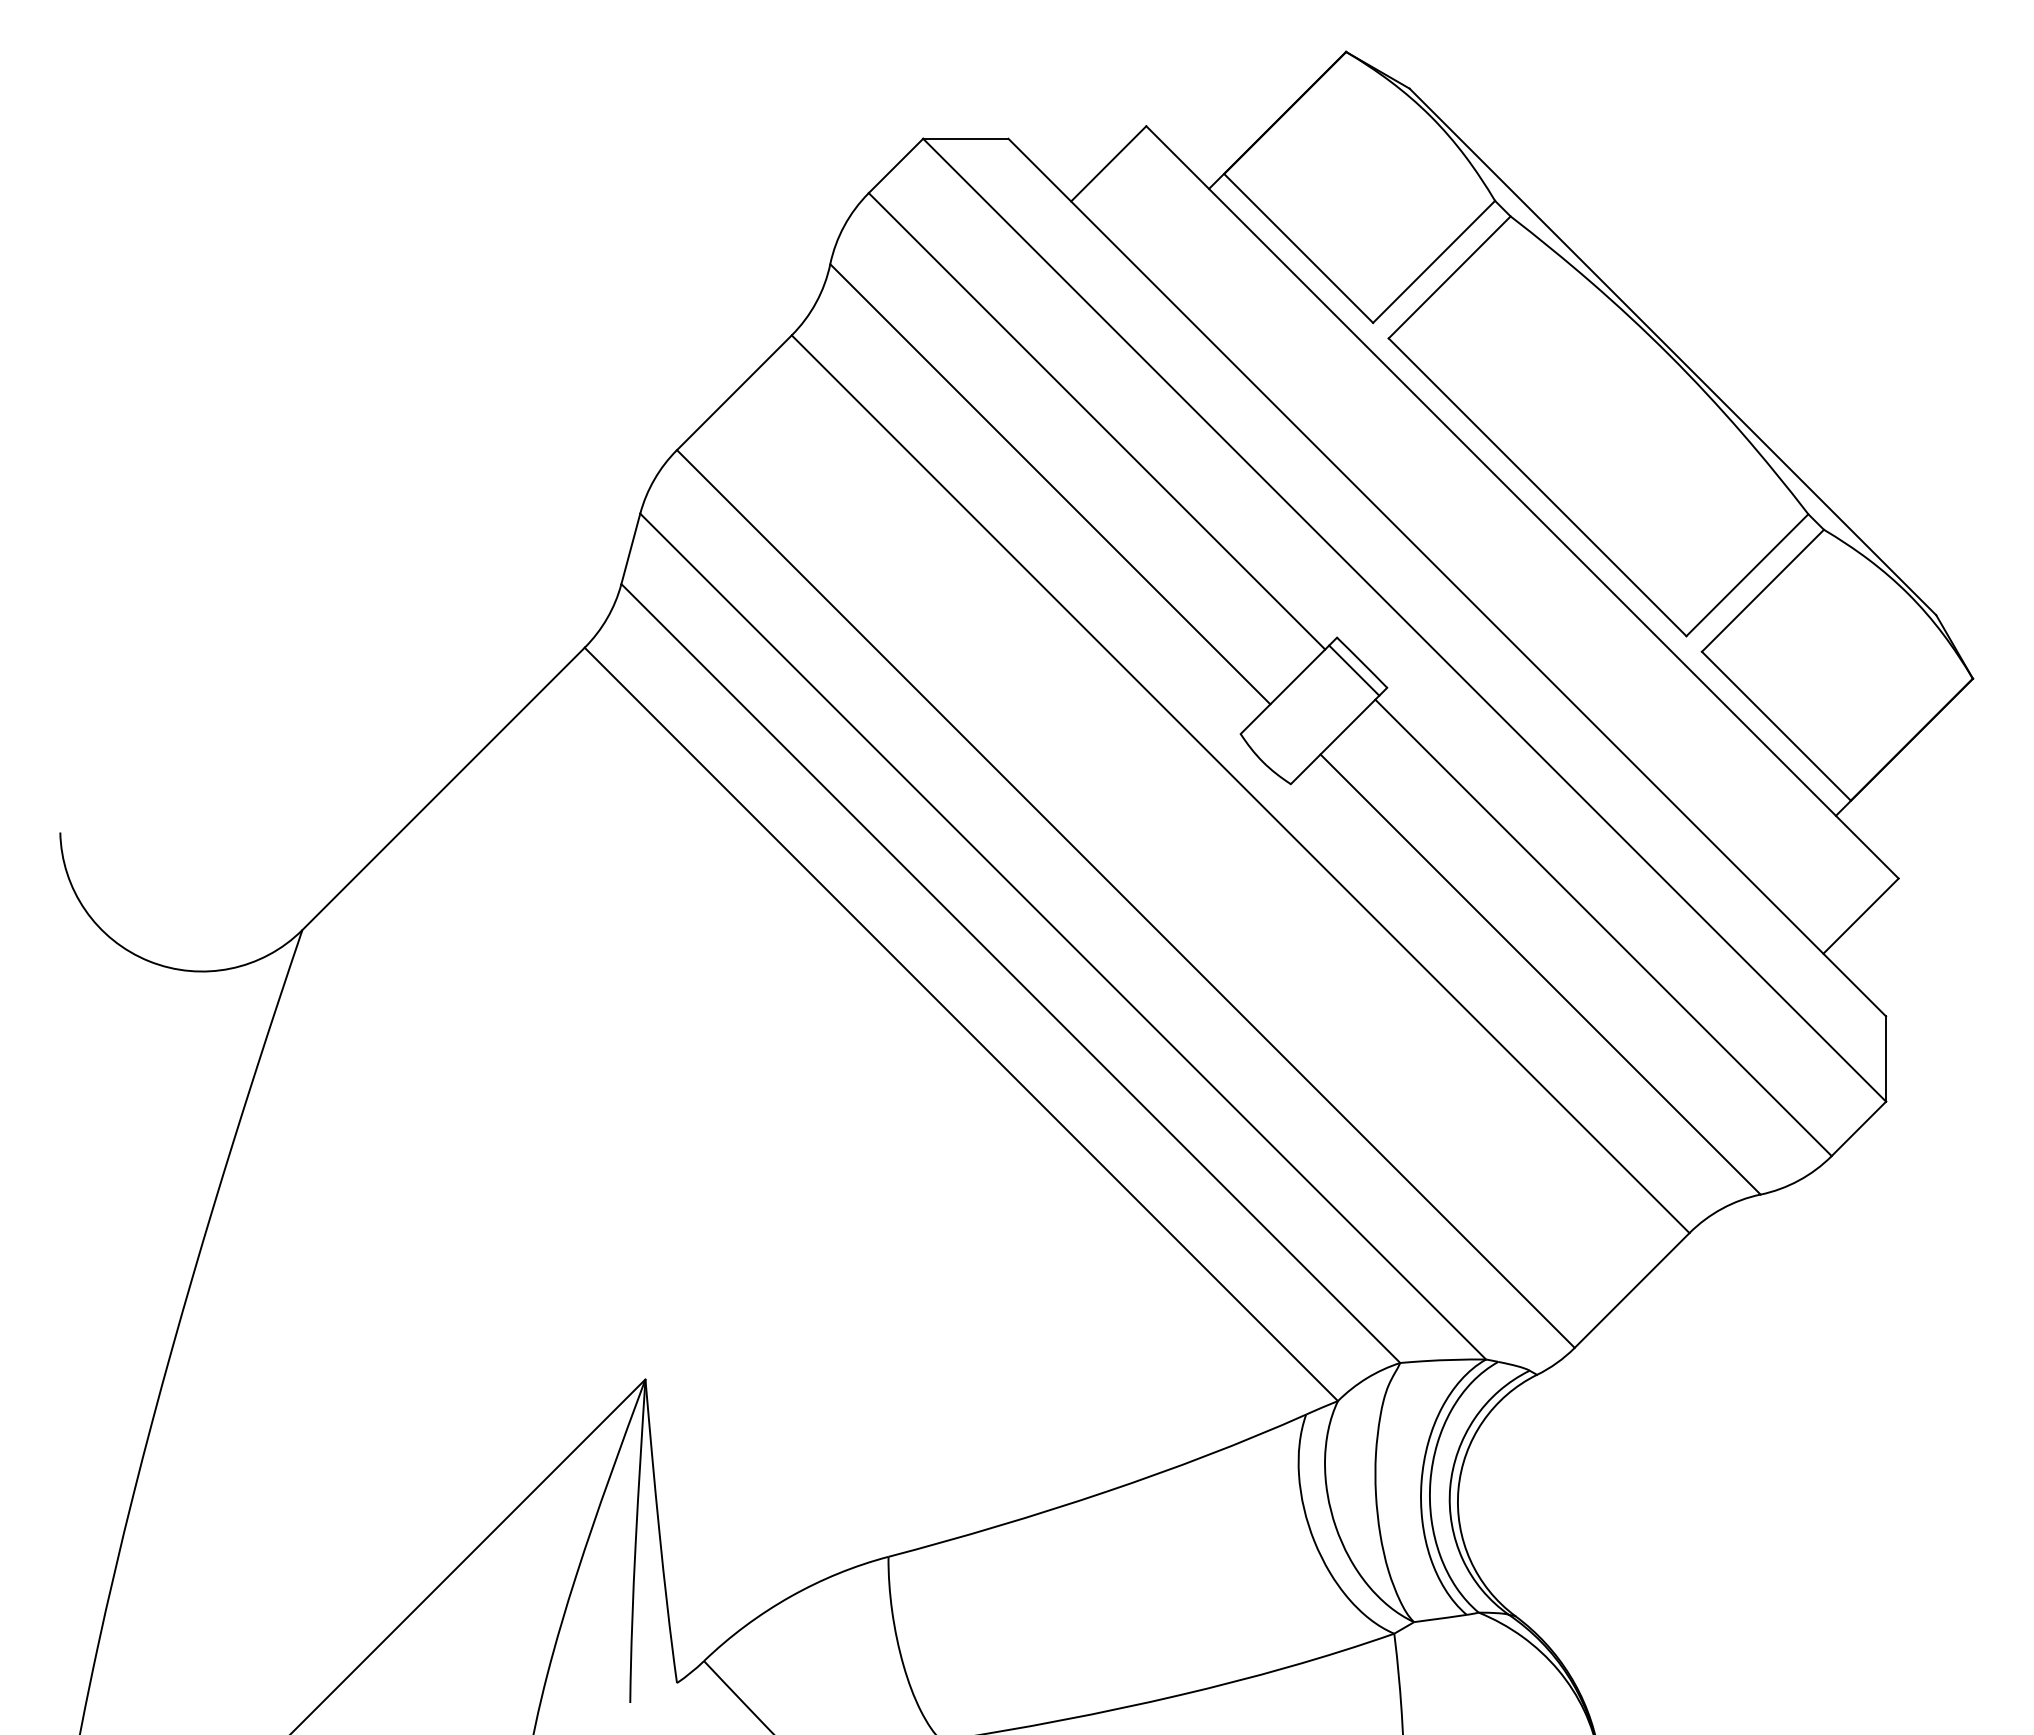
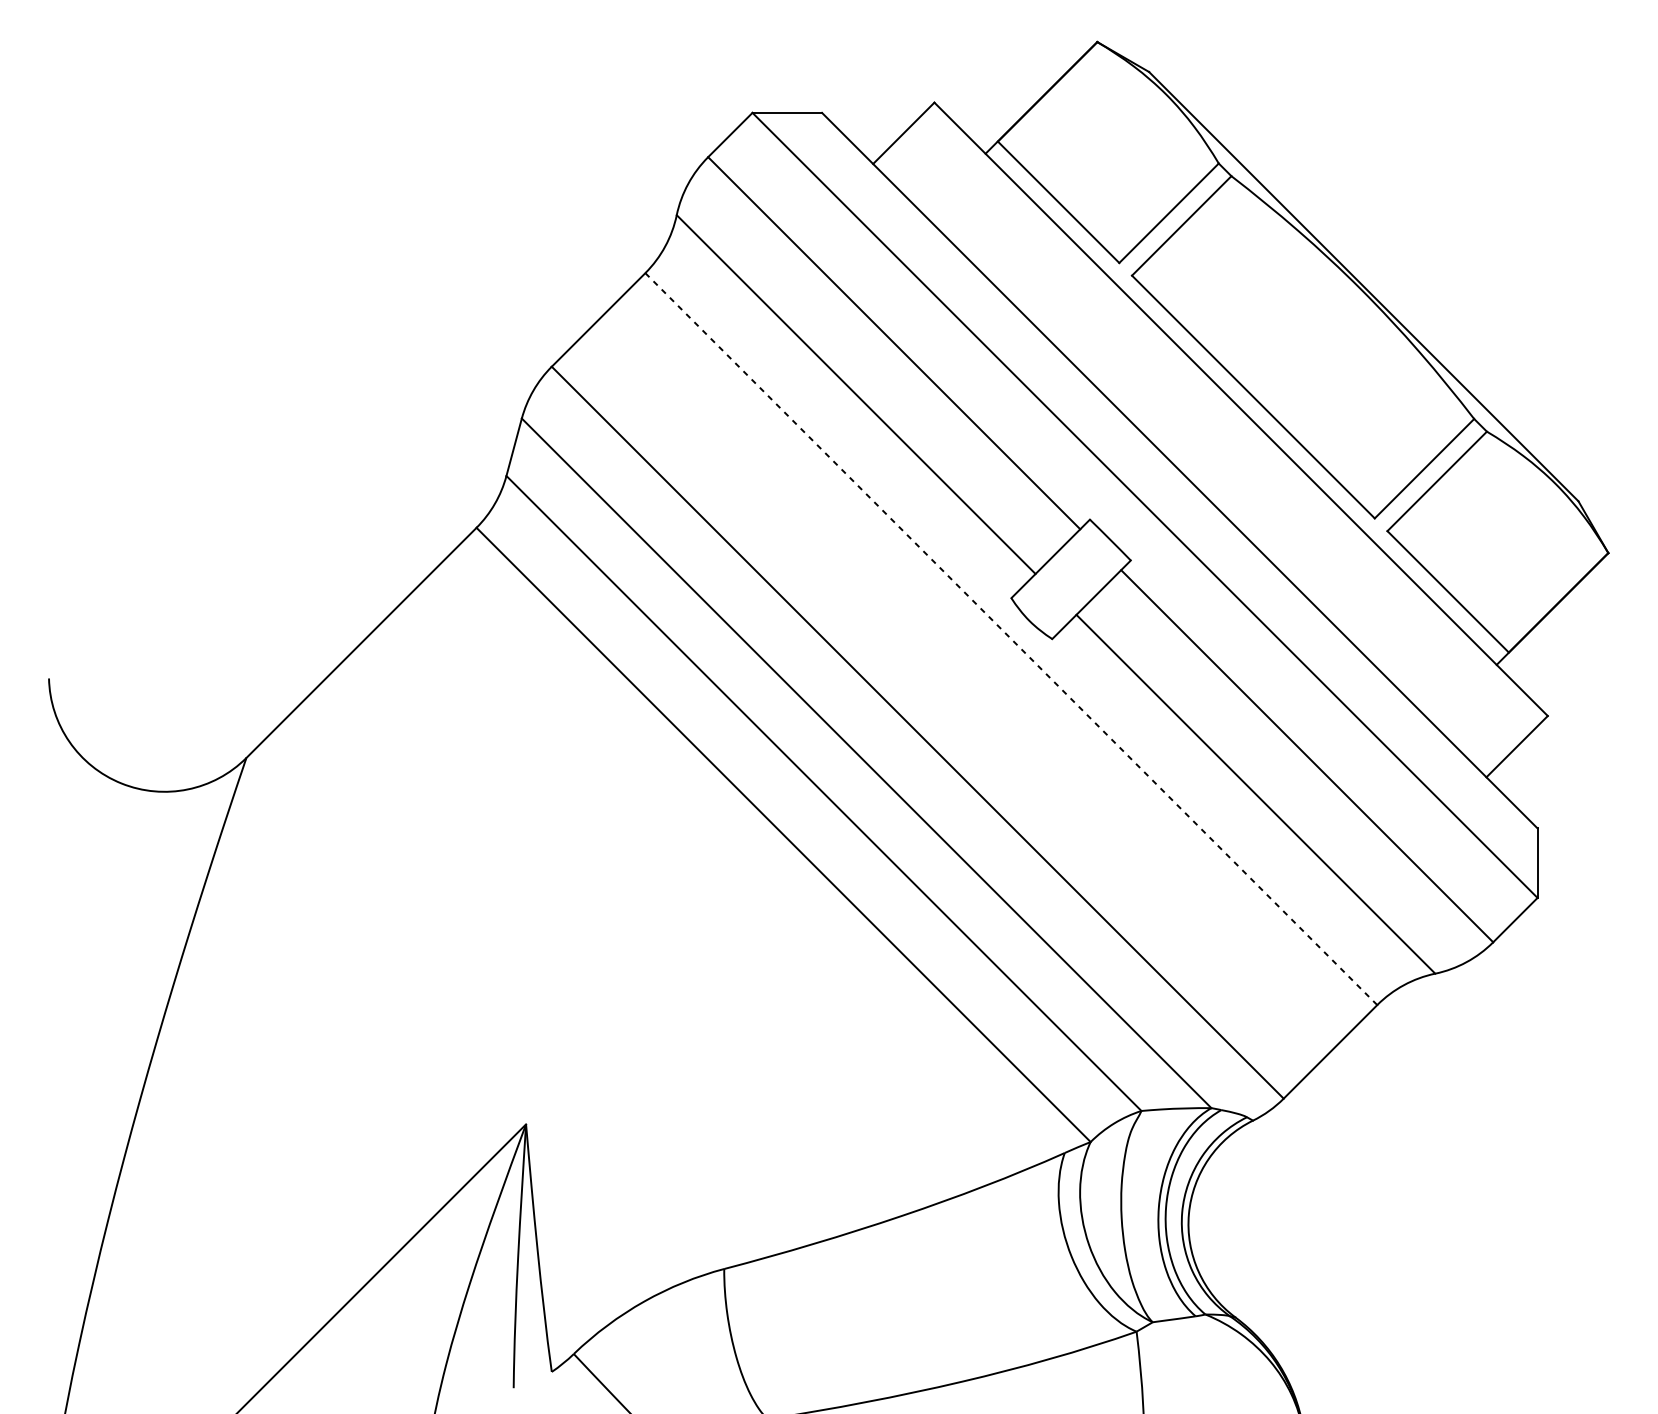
line: (1354, 670) -> (1104, 546), removed
line: (1240, 784) -> (1011, 639), solid -> dashed

